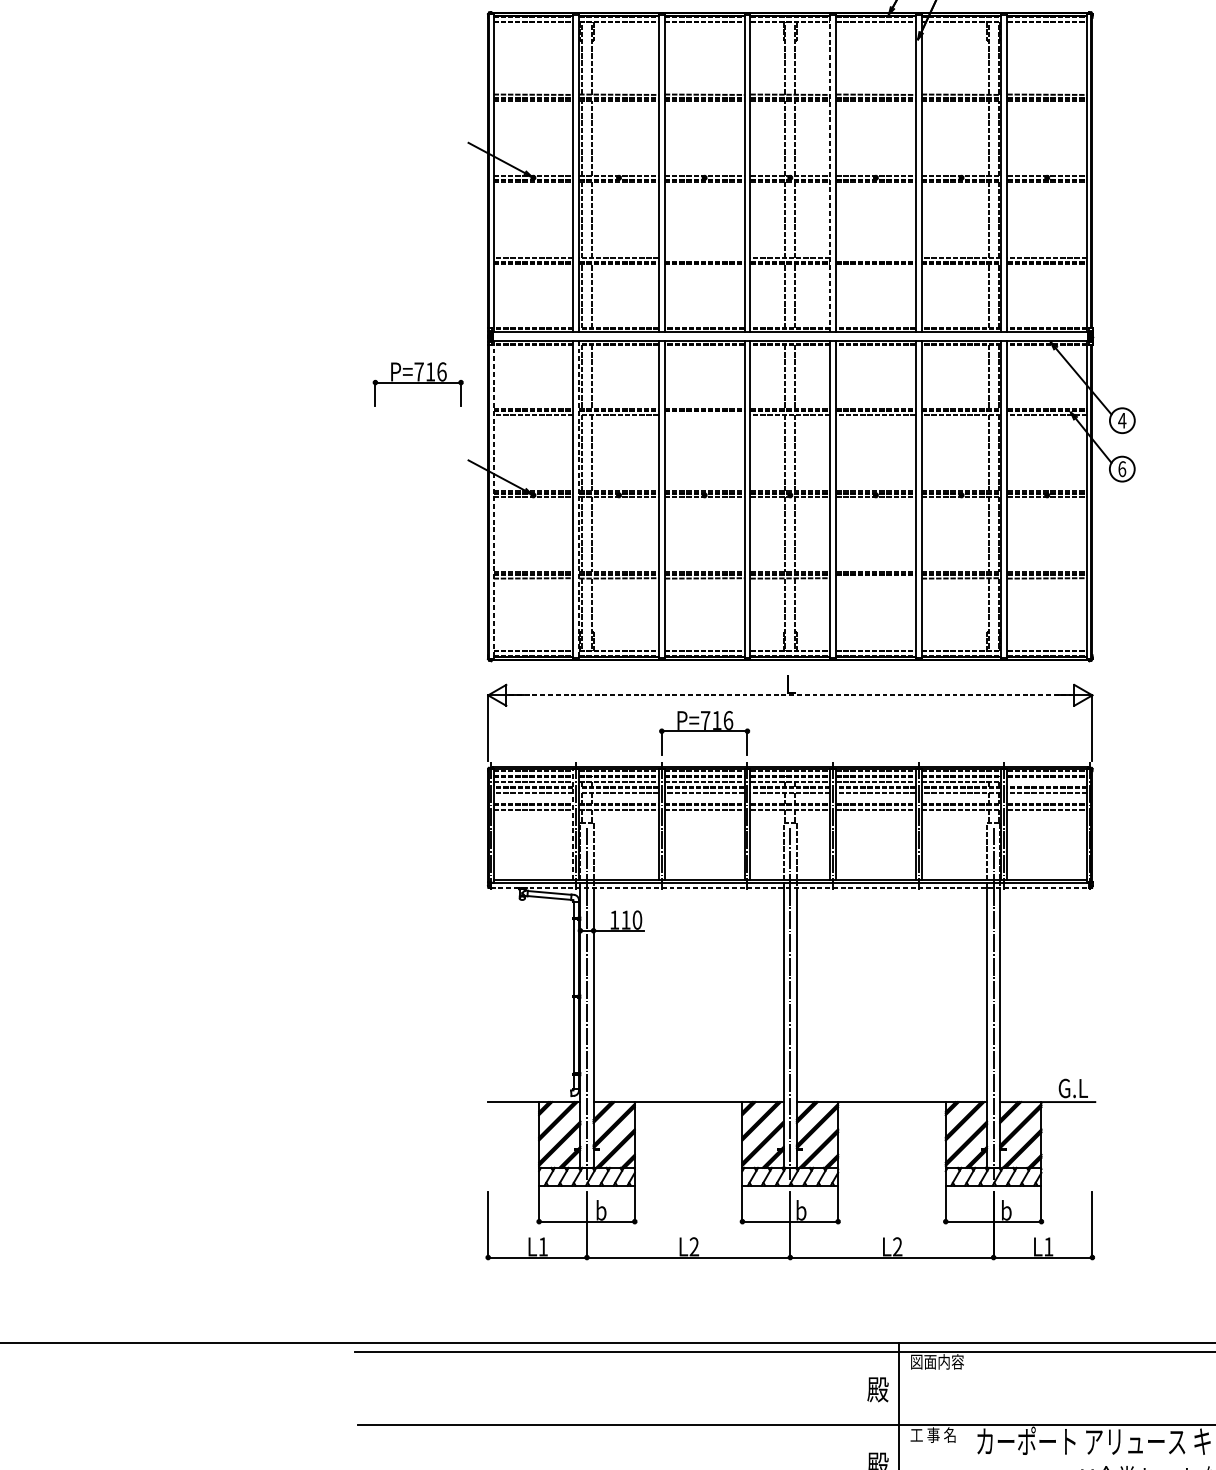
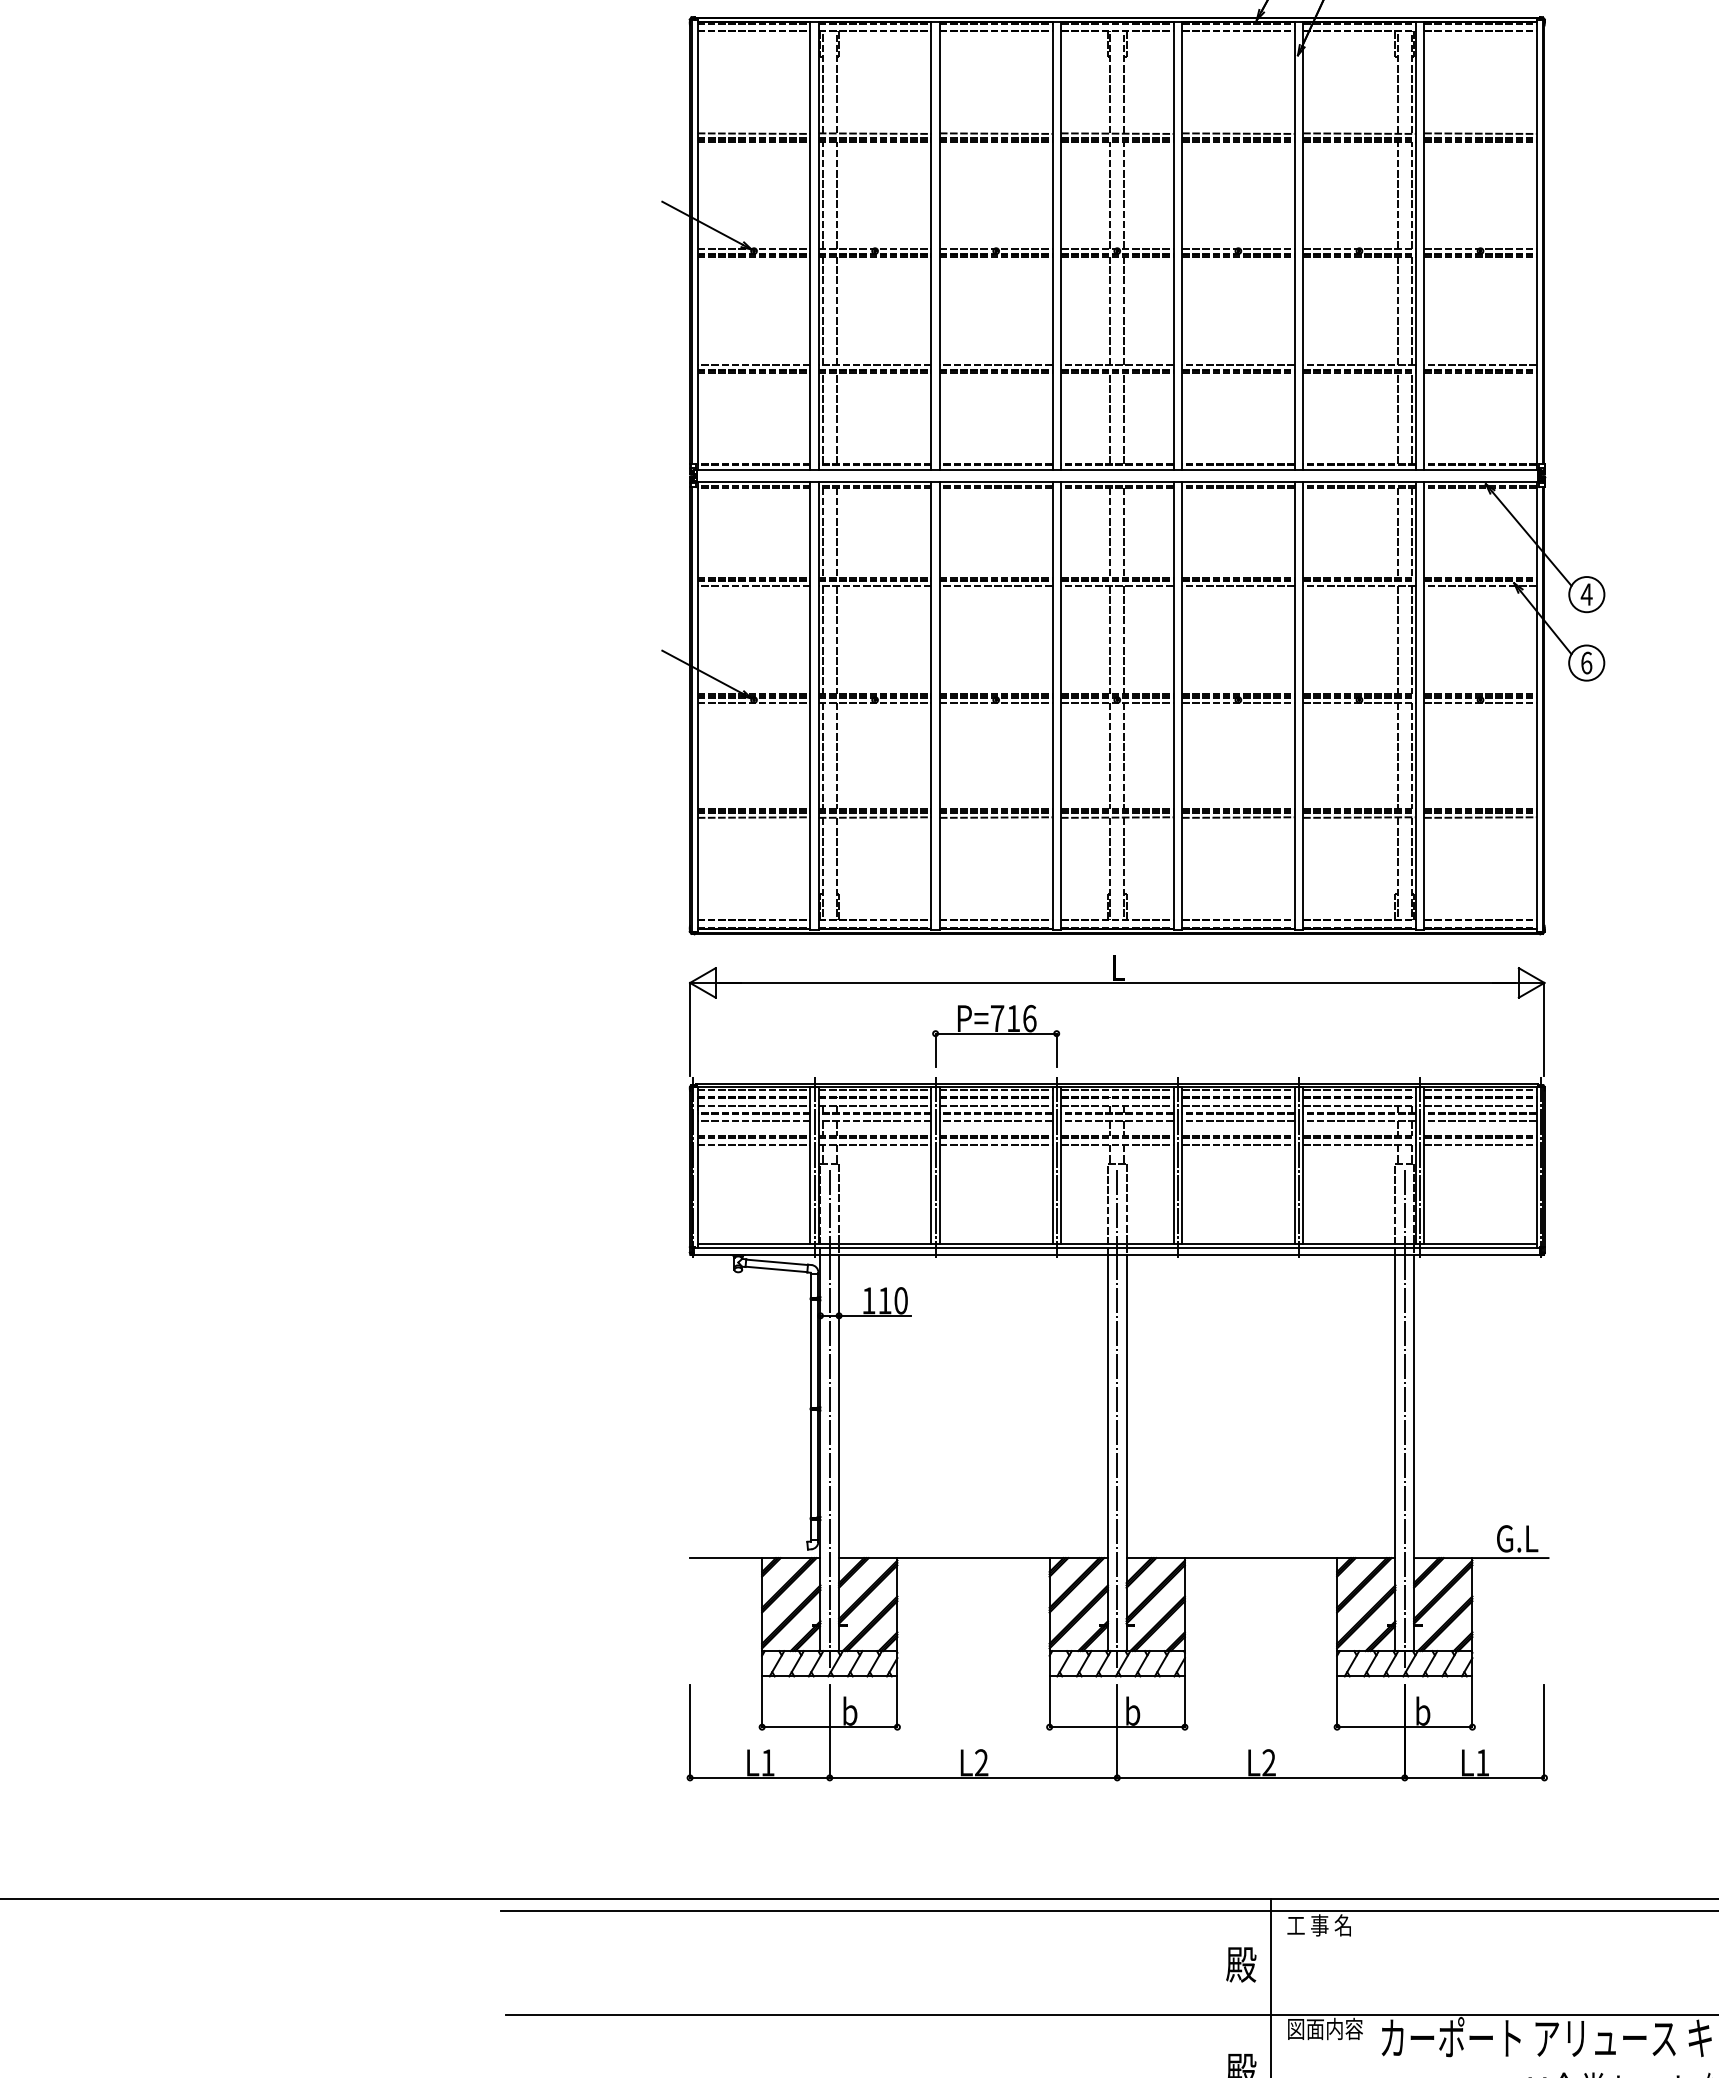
line: (830, 173) -> (1173, 245), dashed -> solid
line: (704, 258) -> (995, 365), added
line: (876, 258) -> (1238, 365), added
part: (418, 384) -> (591, 543), removed
line: (704, 414) -> (995, 586), added
line: (579, 499) -> (818, 706), dashed -> solid
line: (493, 500) -> (697, 707), dashed -> solid
line: (876, 578) -> (1238, 817), added
line: (790, 695) -> (1117, 982), dashed -> solid
line: (1047, 782) -> (1480, 1105), added
line: (573, 824) -> (810, 1165), dashed -> solid
line: (790, 887) -> (1117, 1254), dashed -> solid
text: (936, 1361) -> (1324, 1925), 図面内容 -> 工 事 名
text: (936, 1434) -> (1324, 2028), 工 事 名 -> 図面内容

